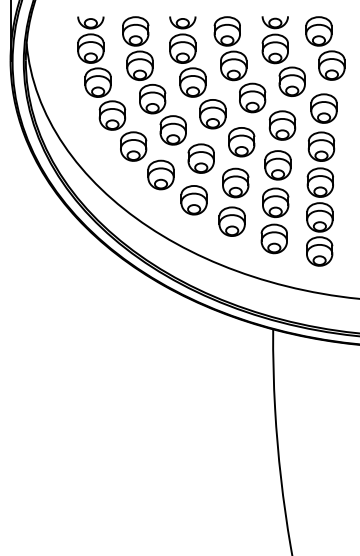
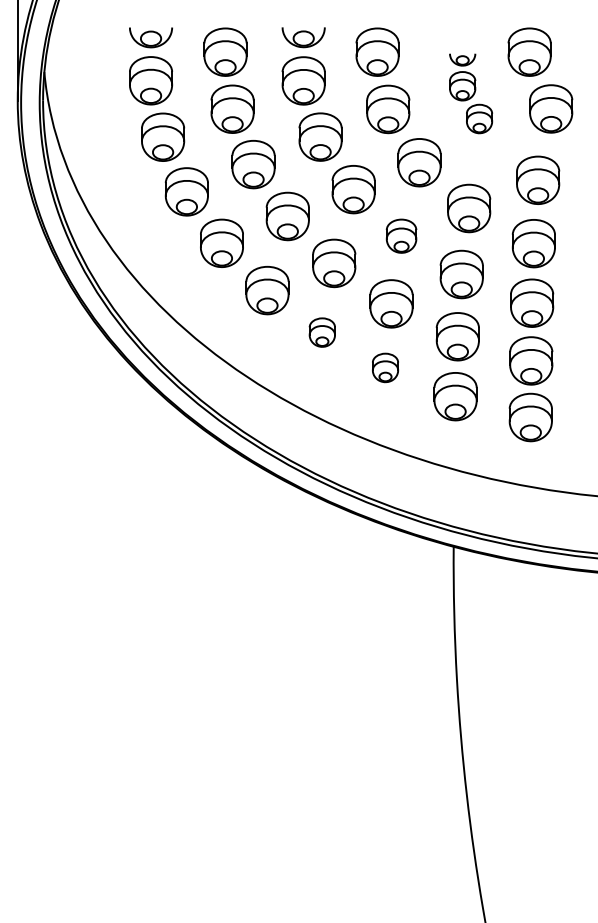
part: (283, 56) -> (470, 93), size x0.6
part: (241, 142) -> (401, 236), size x0.7
part: (193, 200) -> (321, 332), size x0.6
part: (231, 221) -> (384, 367), size x0.6

